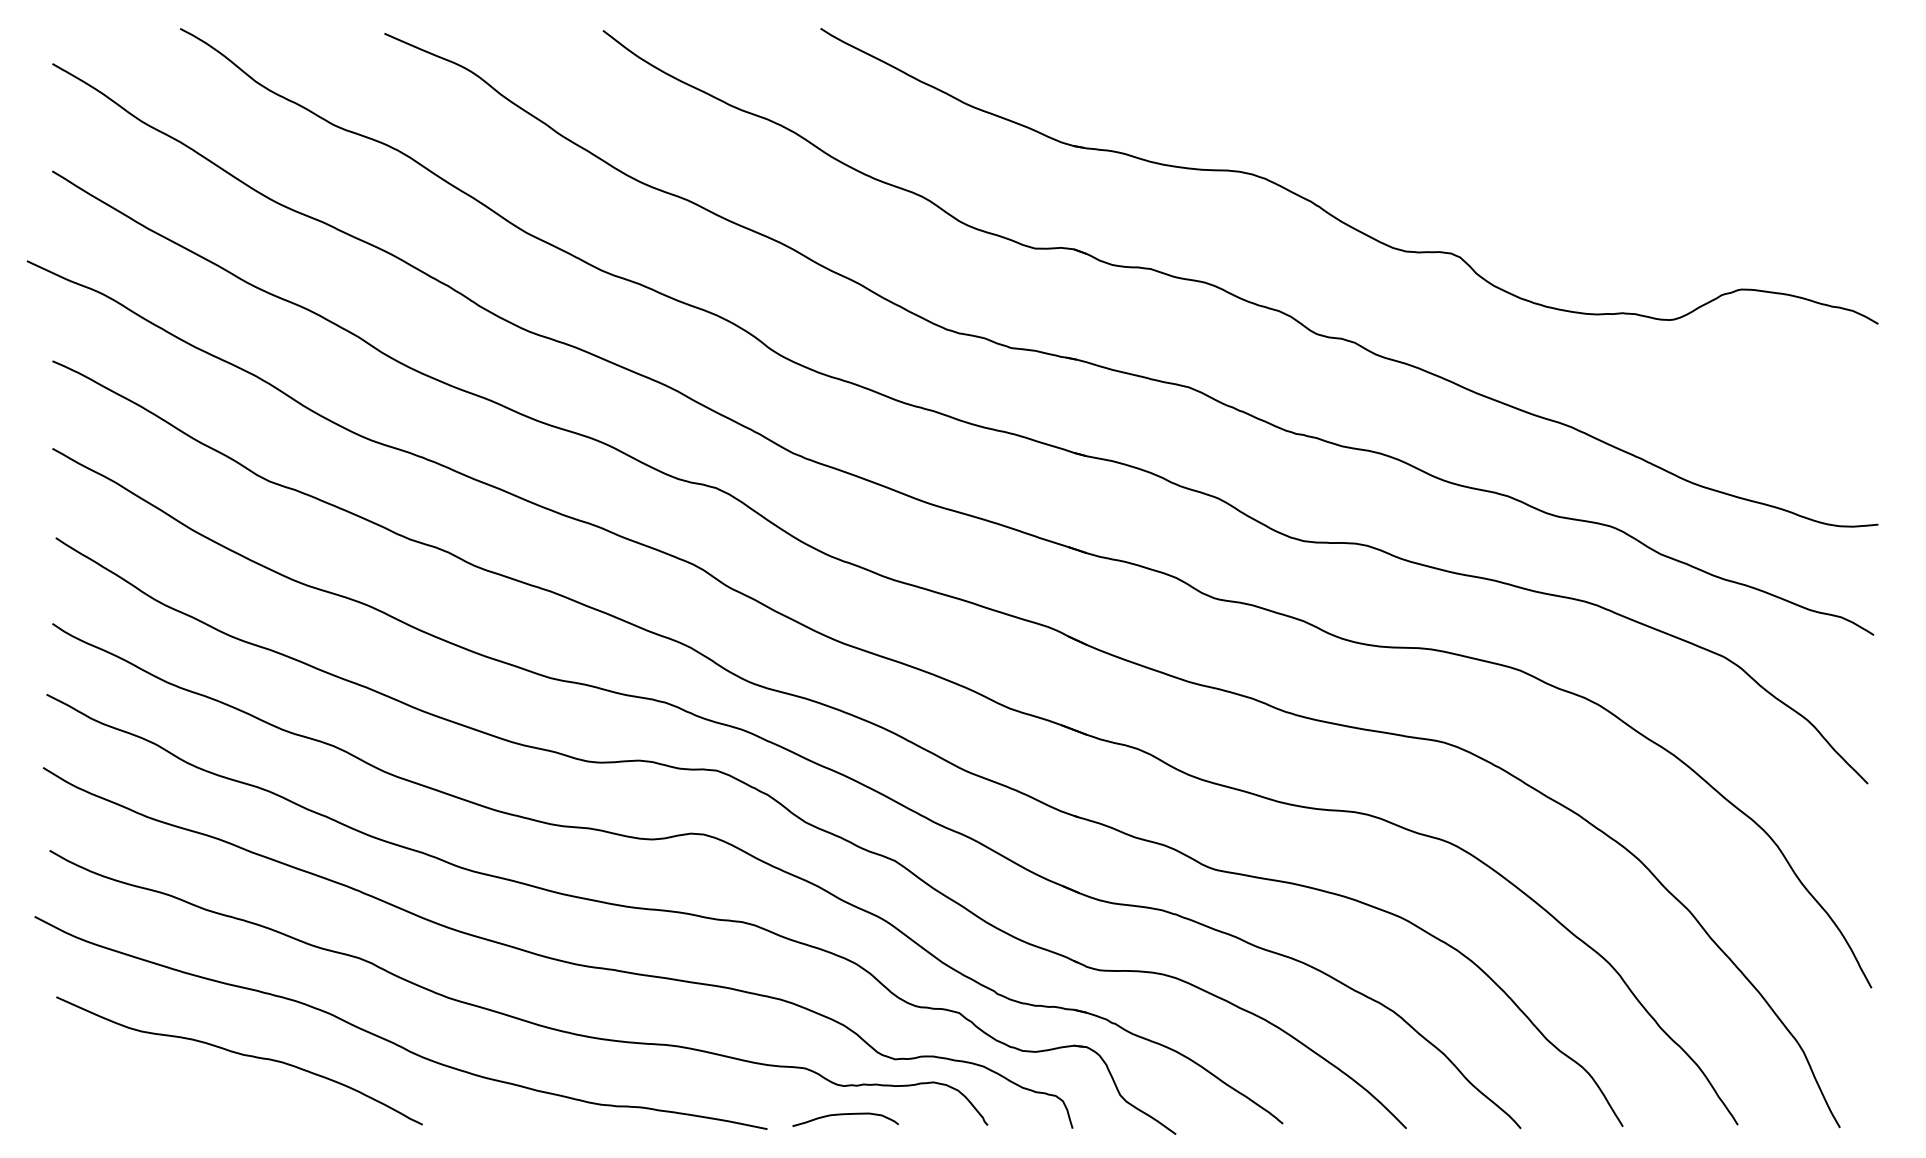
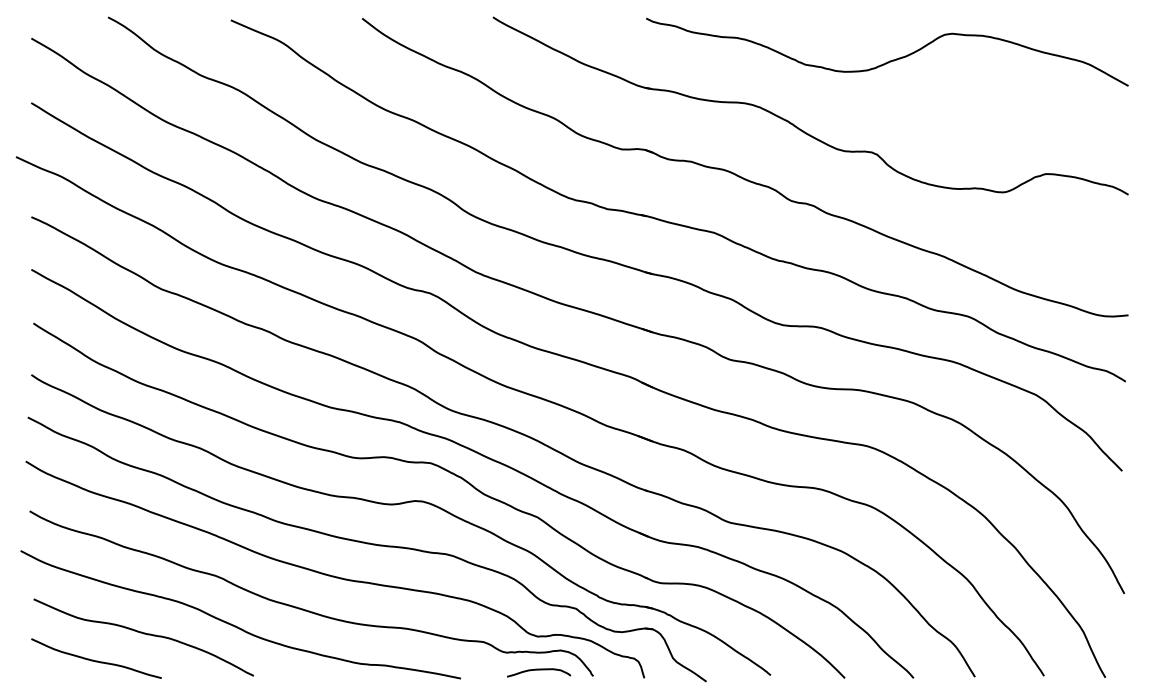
curve: (1480, 100) -> (889, 60), added
curve: (160, 1099) -> (96, 660), added
curve: (846, 1115) -> (539, 670), moved

